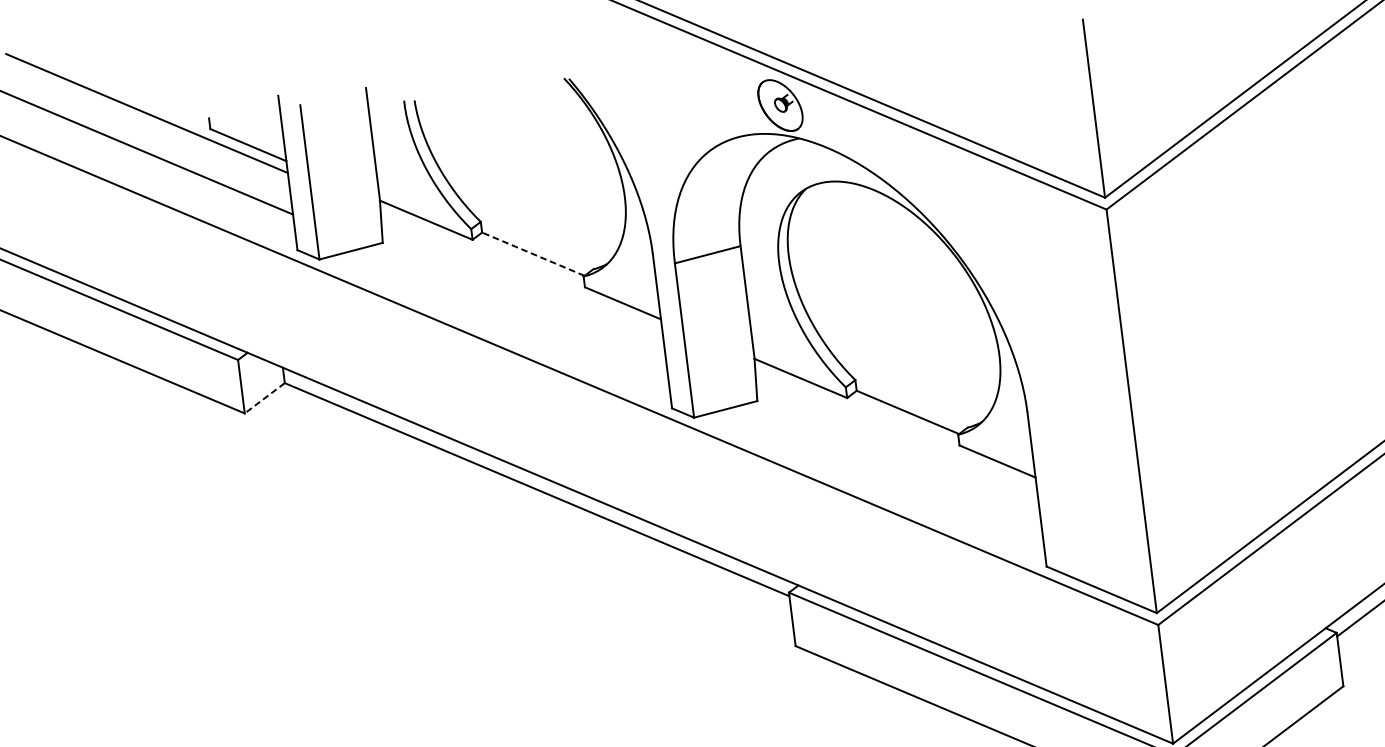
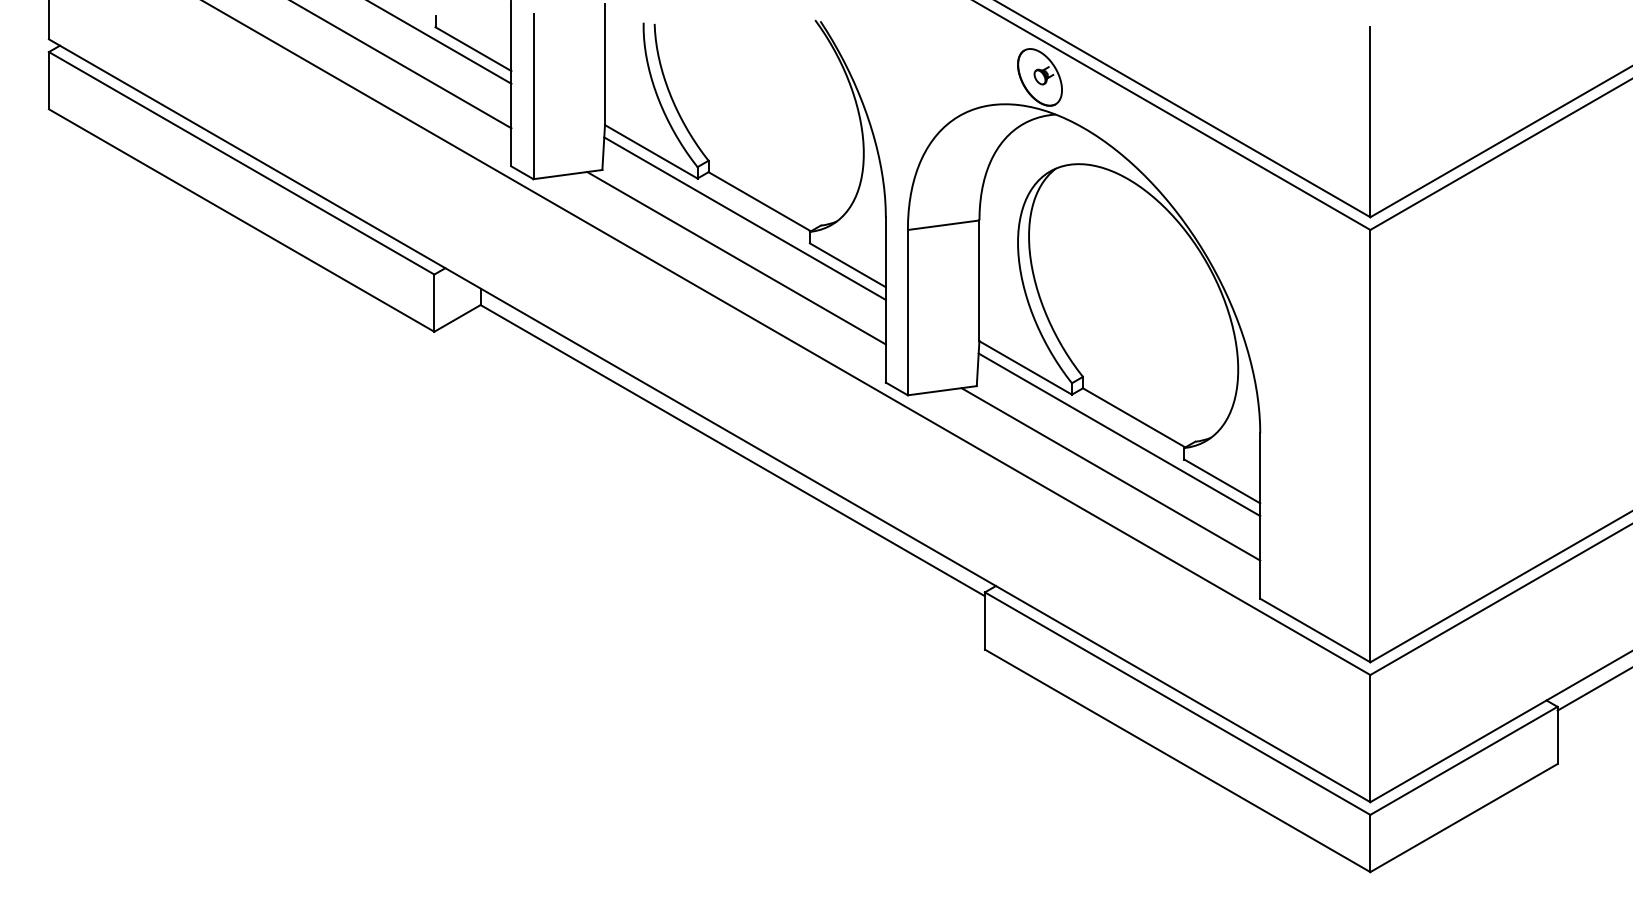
line: (533, 254) -> (759, 201), dashed -> solid
line: (521, 271) -> (744, 218), added
line: (518, 309) -> (736, 258), added
line: (264, 398) -> (457, 318), dashed -> solid
line: (896, 429) -> (1119, 434), added
line: (892, 468) -> (1110, 474), added

